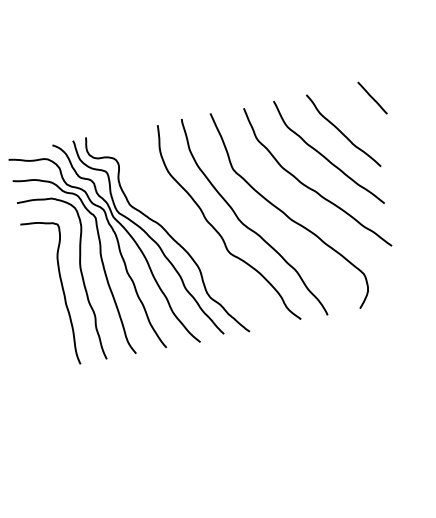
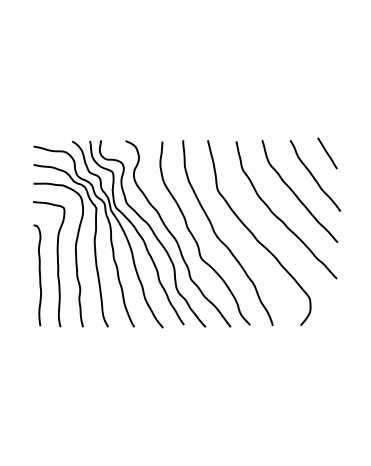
line: (372, 98) -> (327, 153), moved
curve: (193, 233) -> (174, 236), added
curve: (44, 308) -> (39, 275), added

